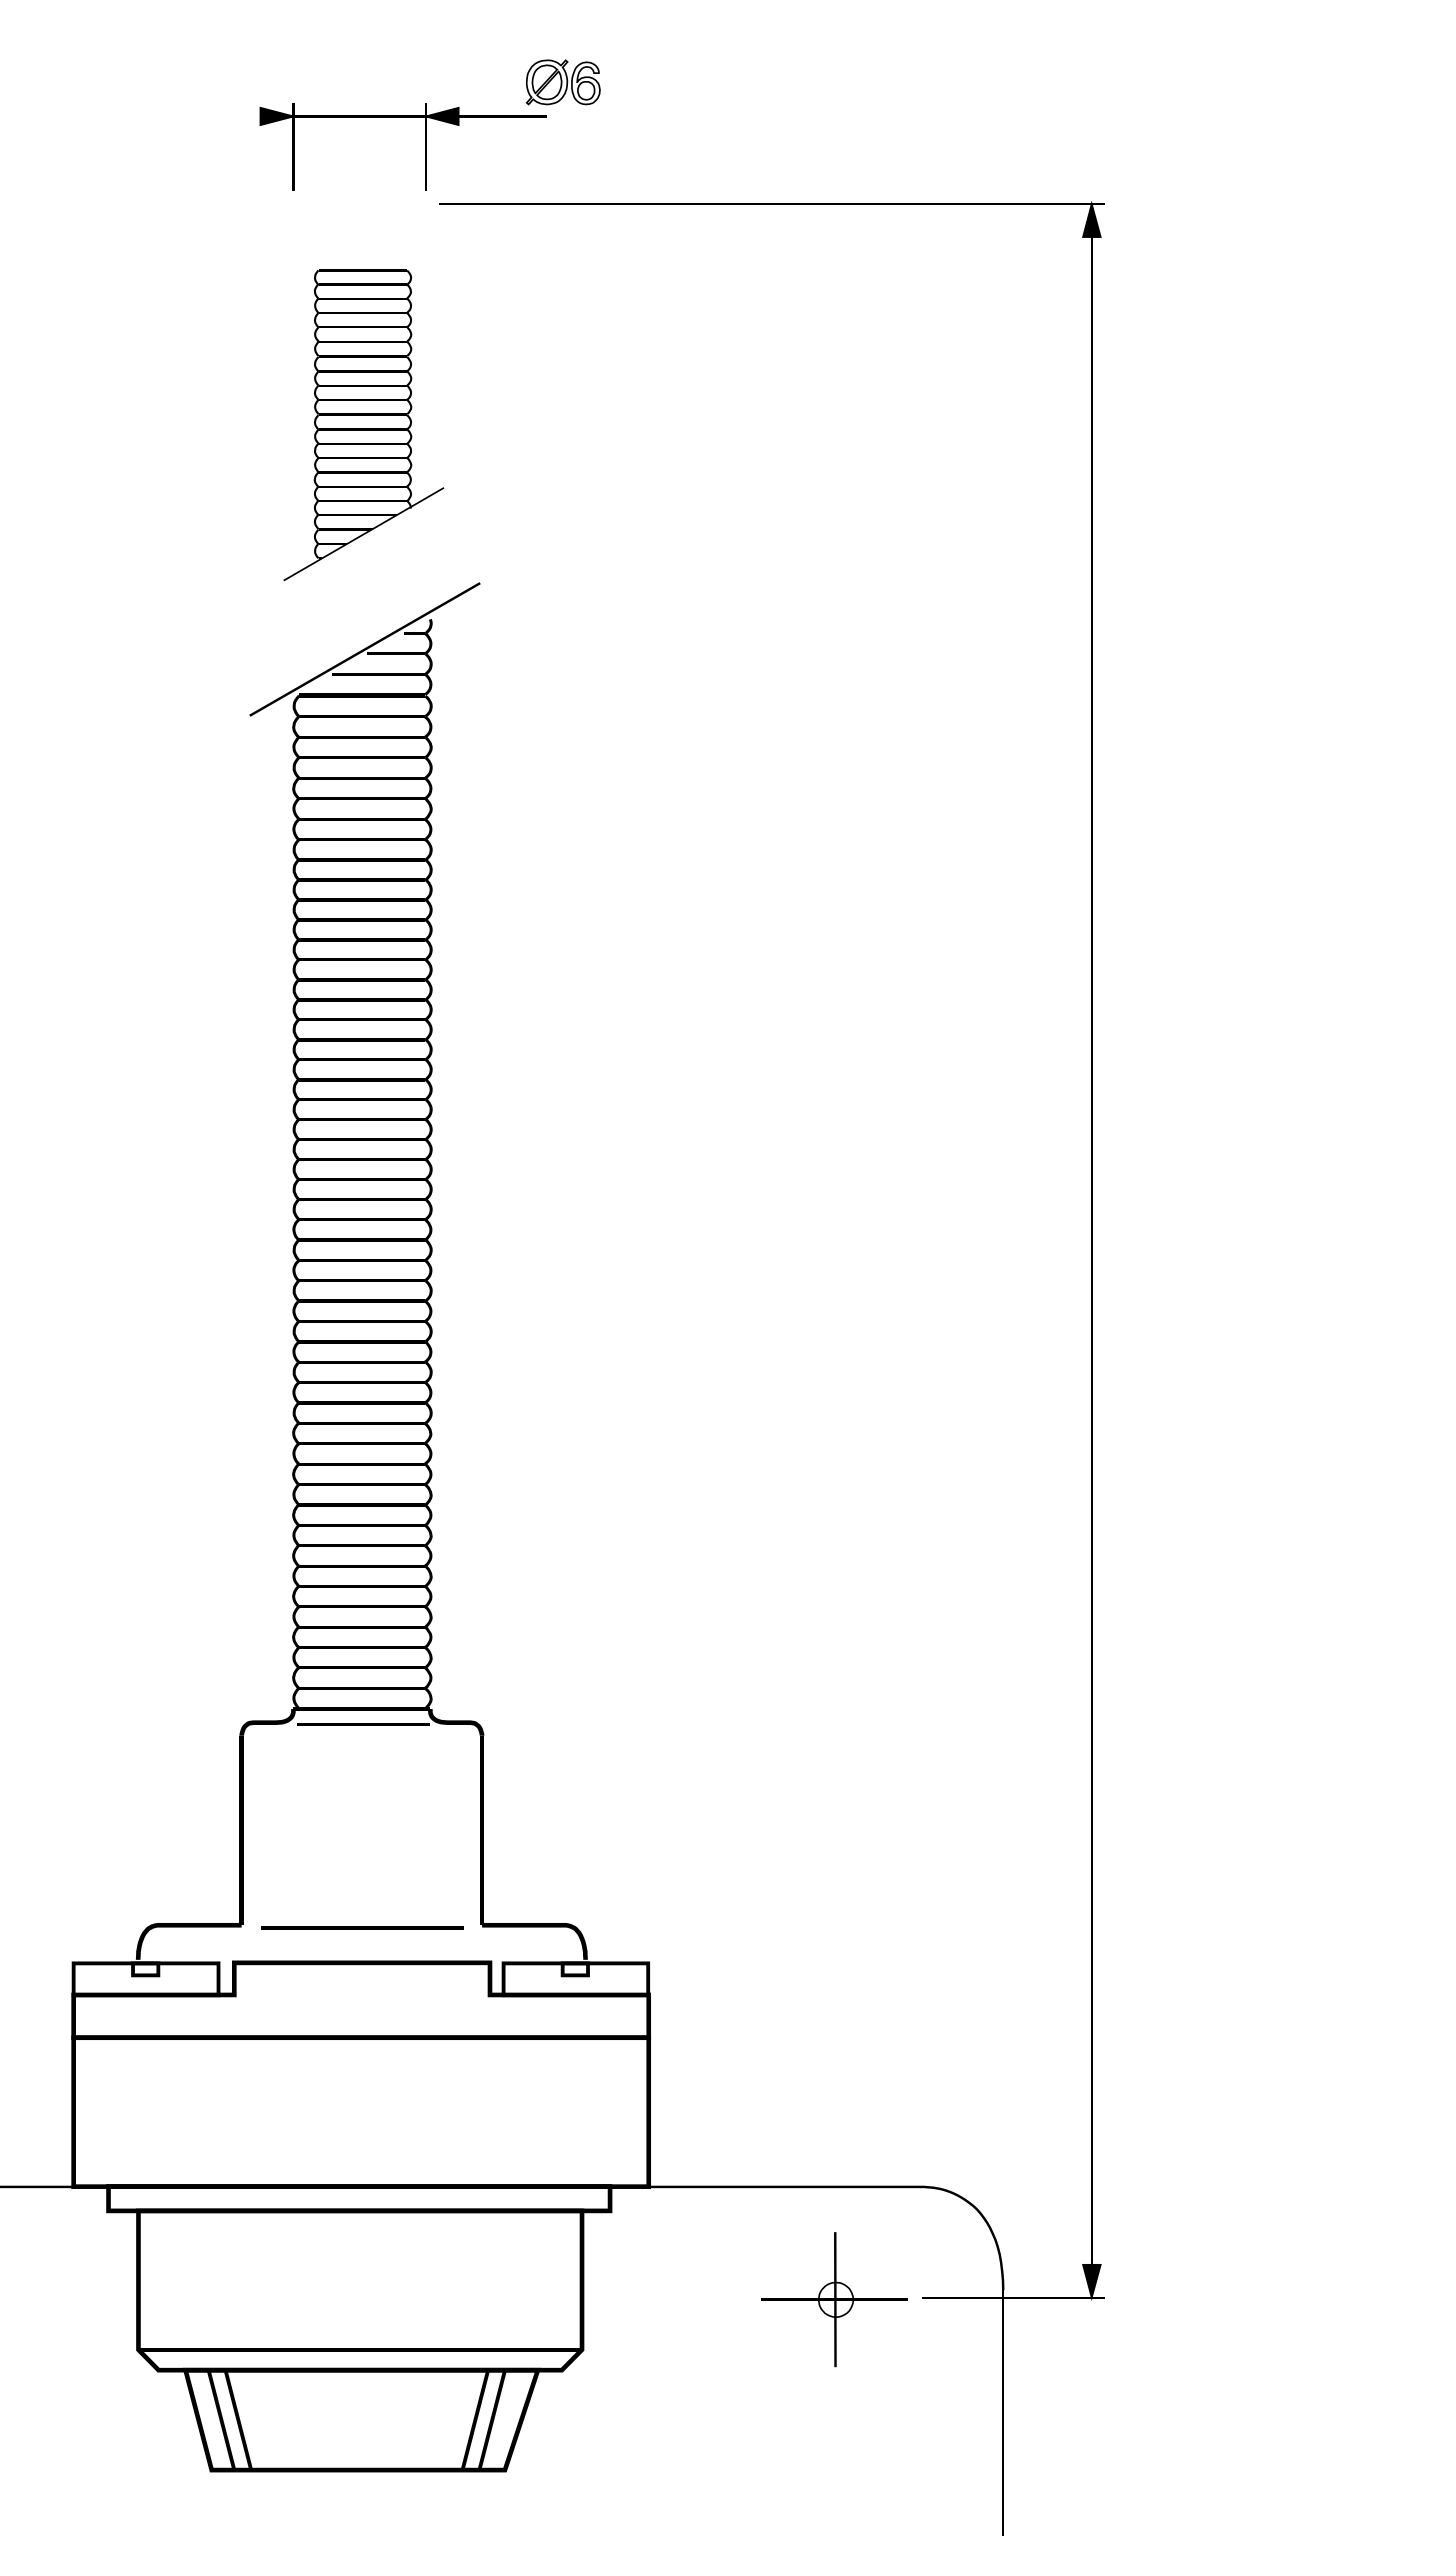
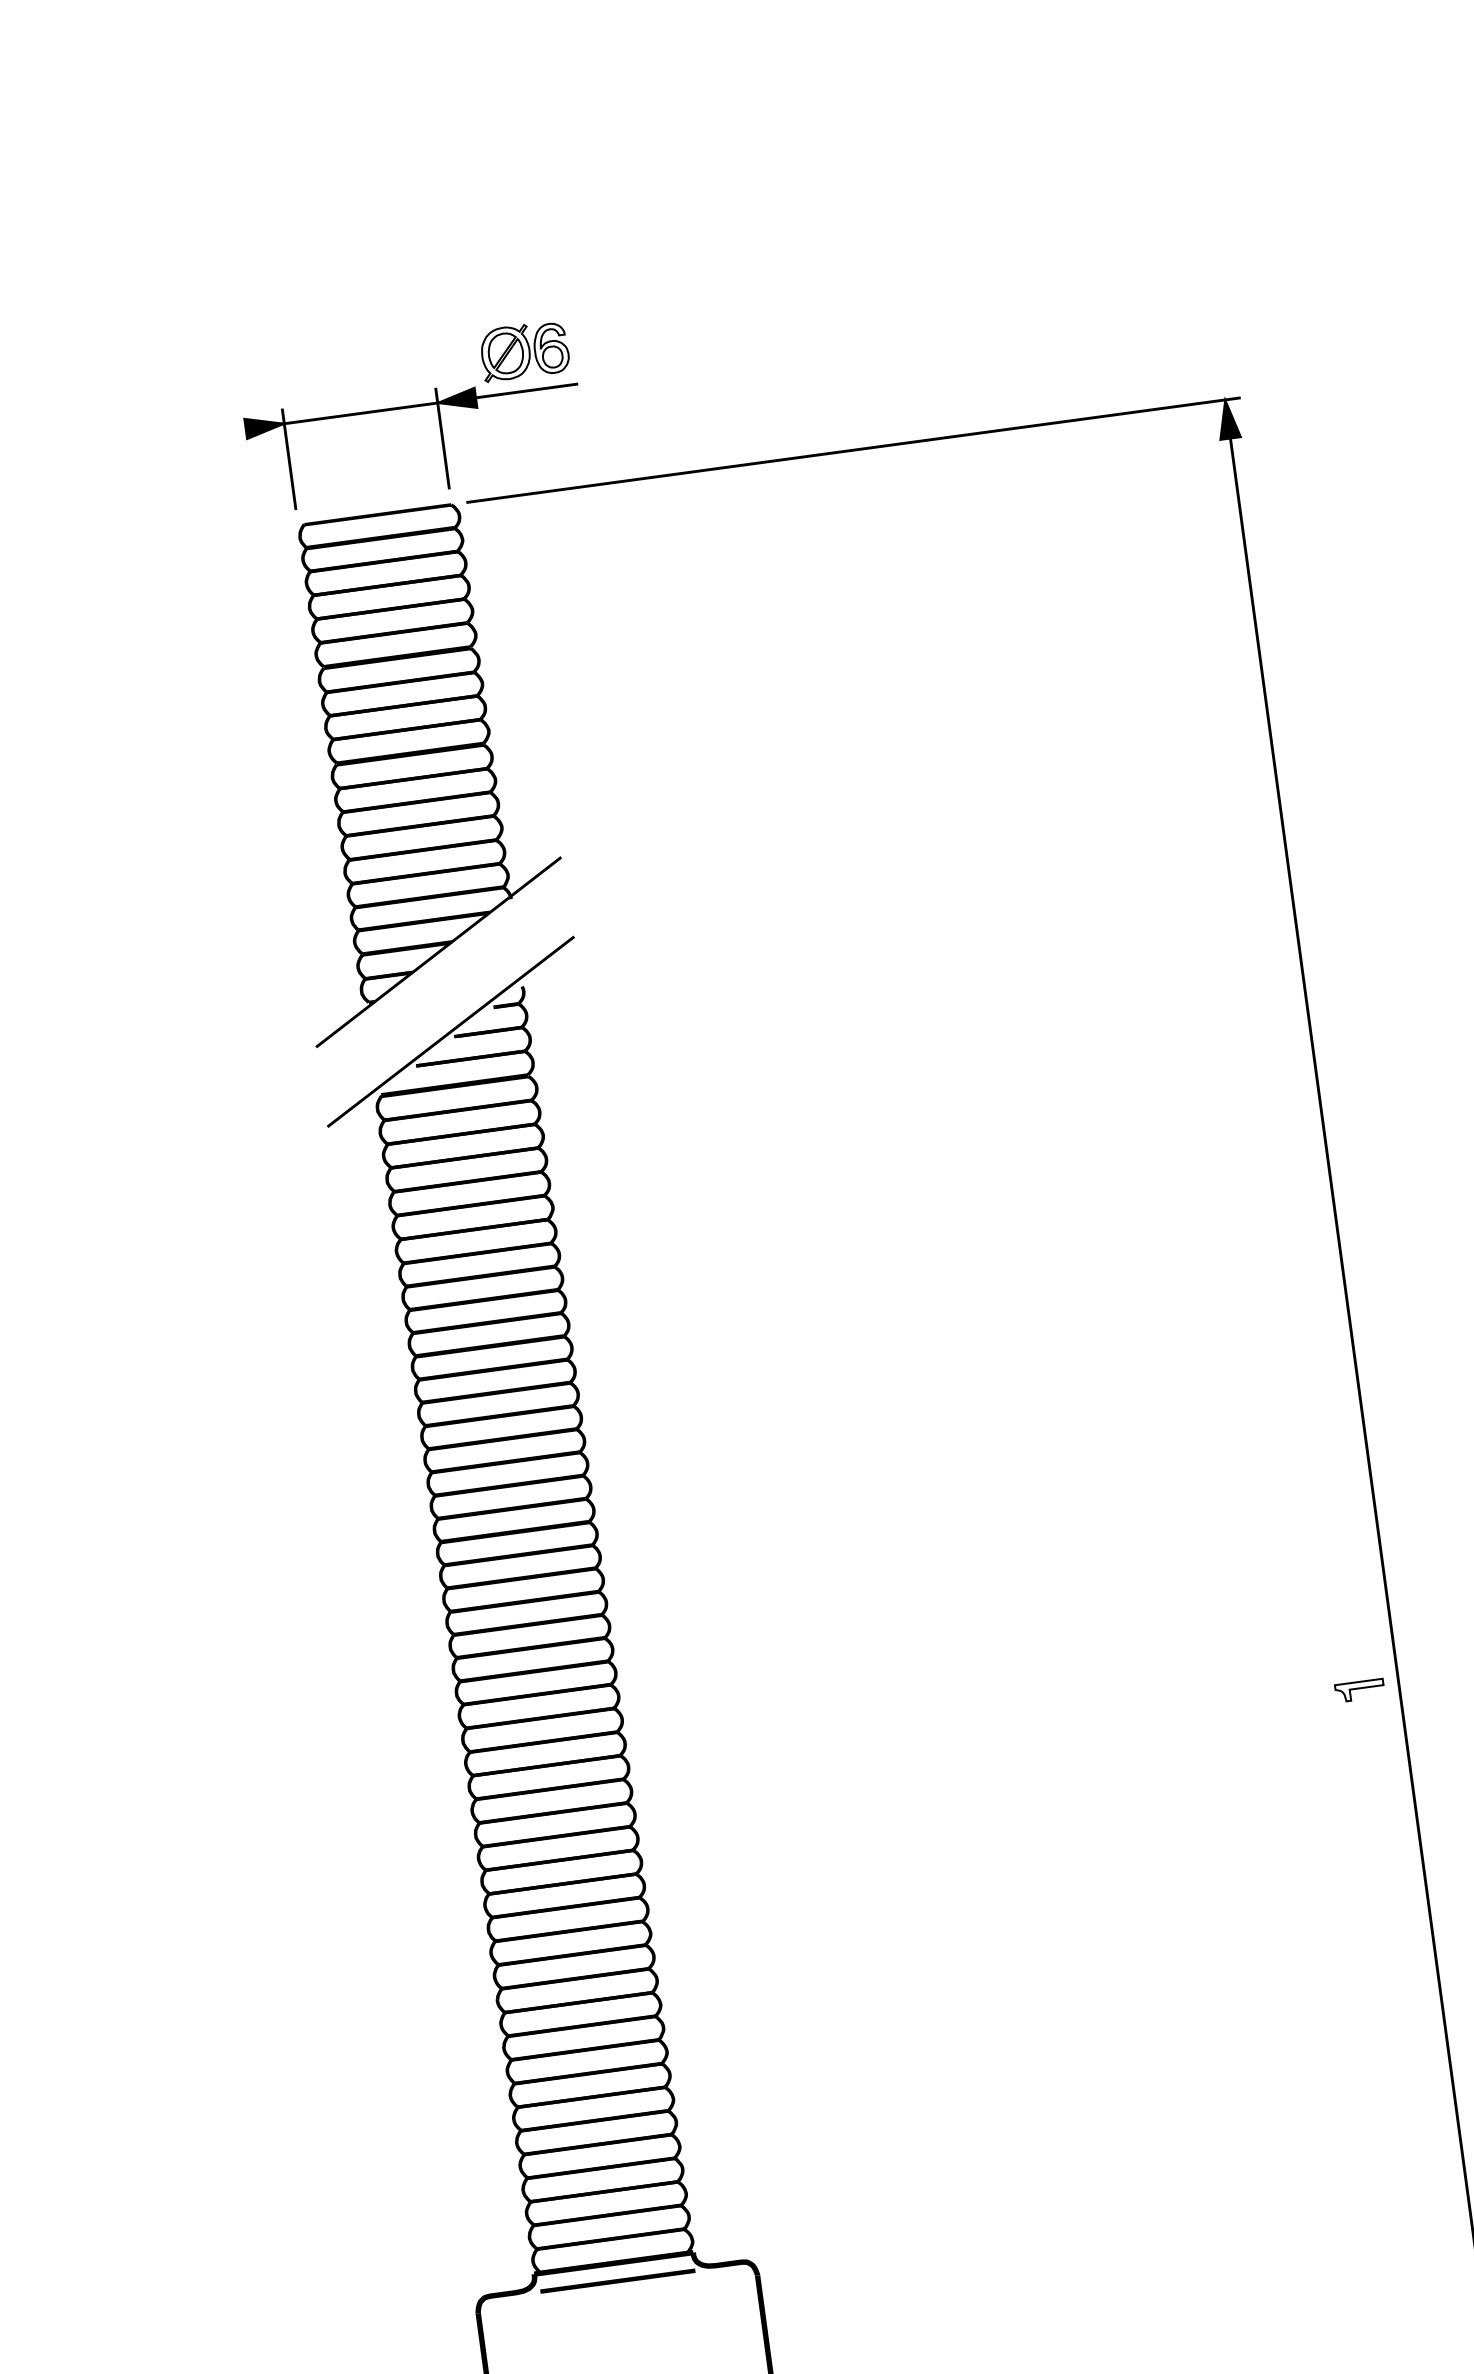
part: (562, 82) -> (523, 351), moved
part: (363, 425) -> (413, 771), size x1.43
part: (1057, 1310) -> (1359, 1691), added

